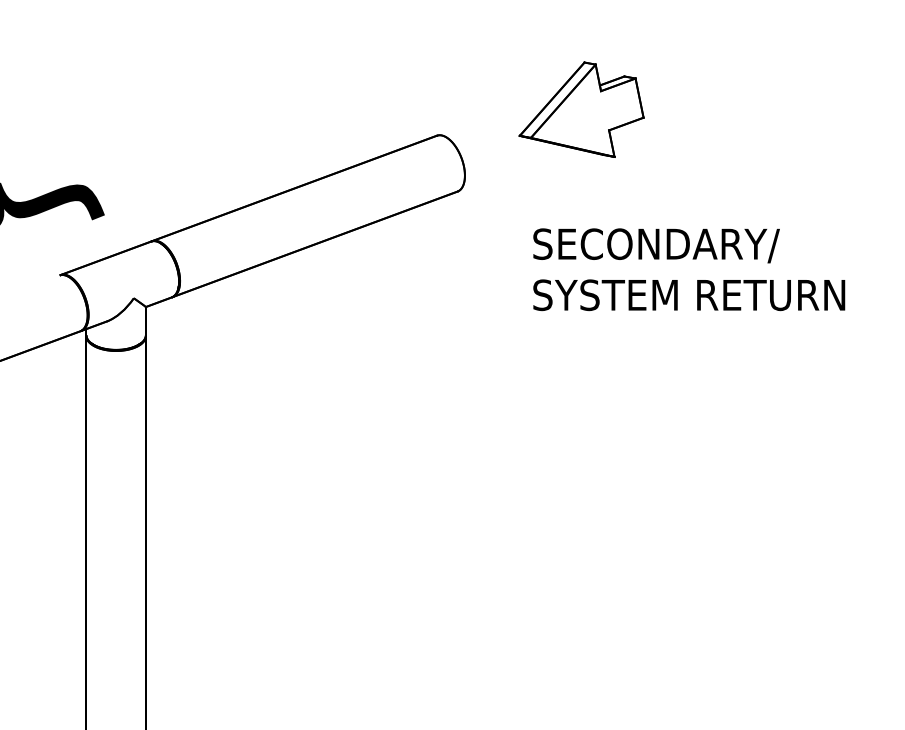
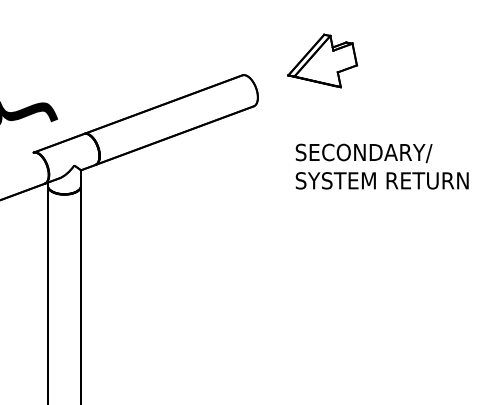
text: (687, 269) -> (381, 166), moved

